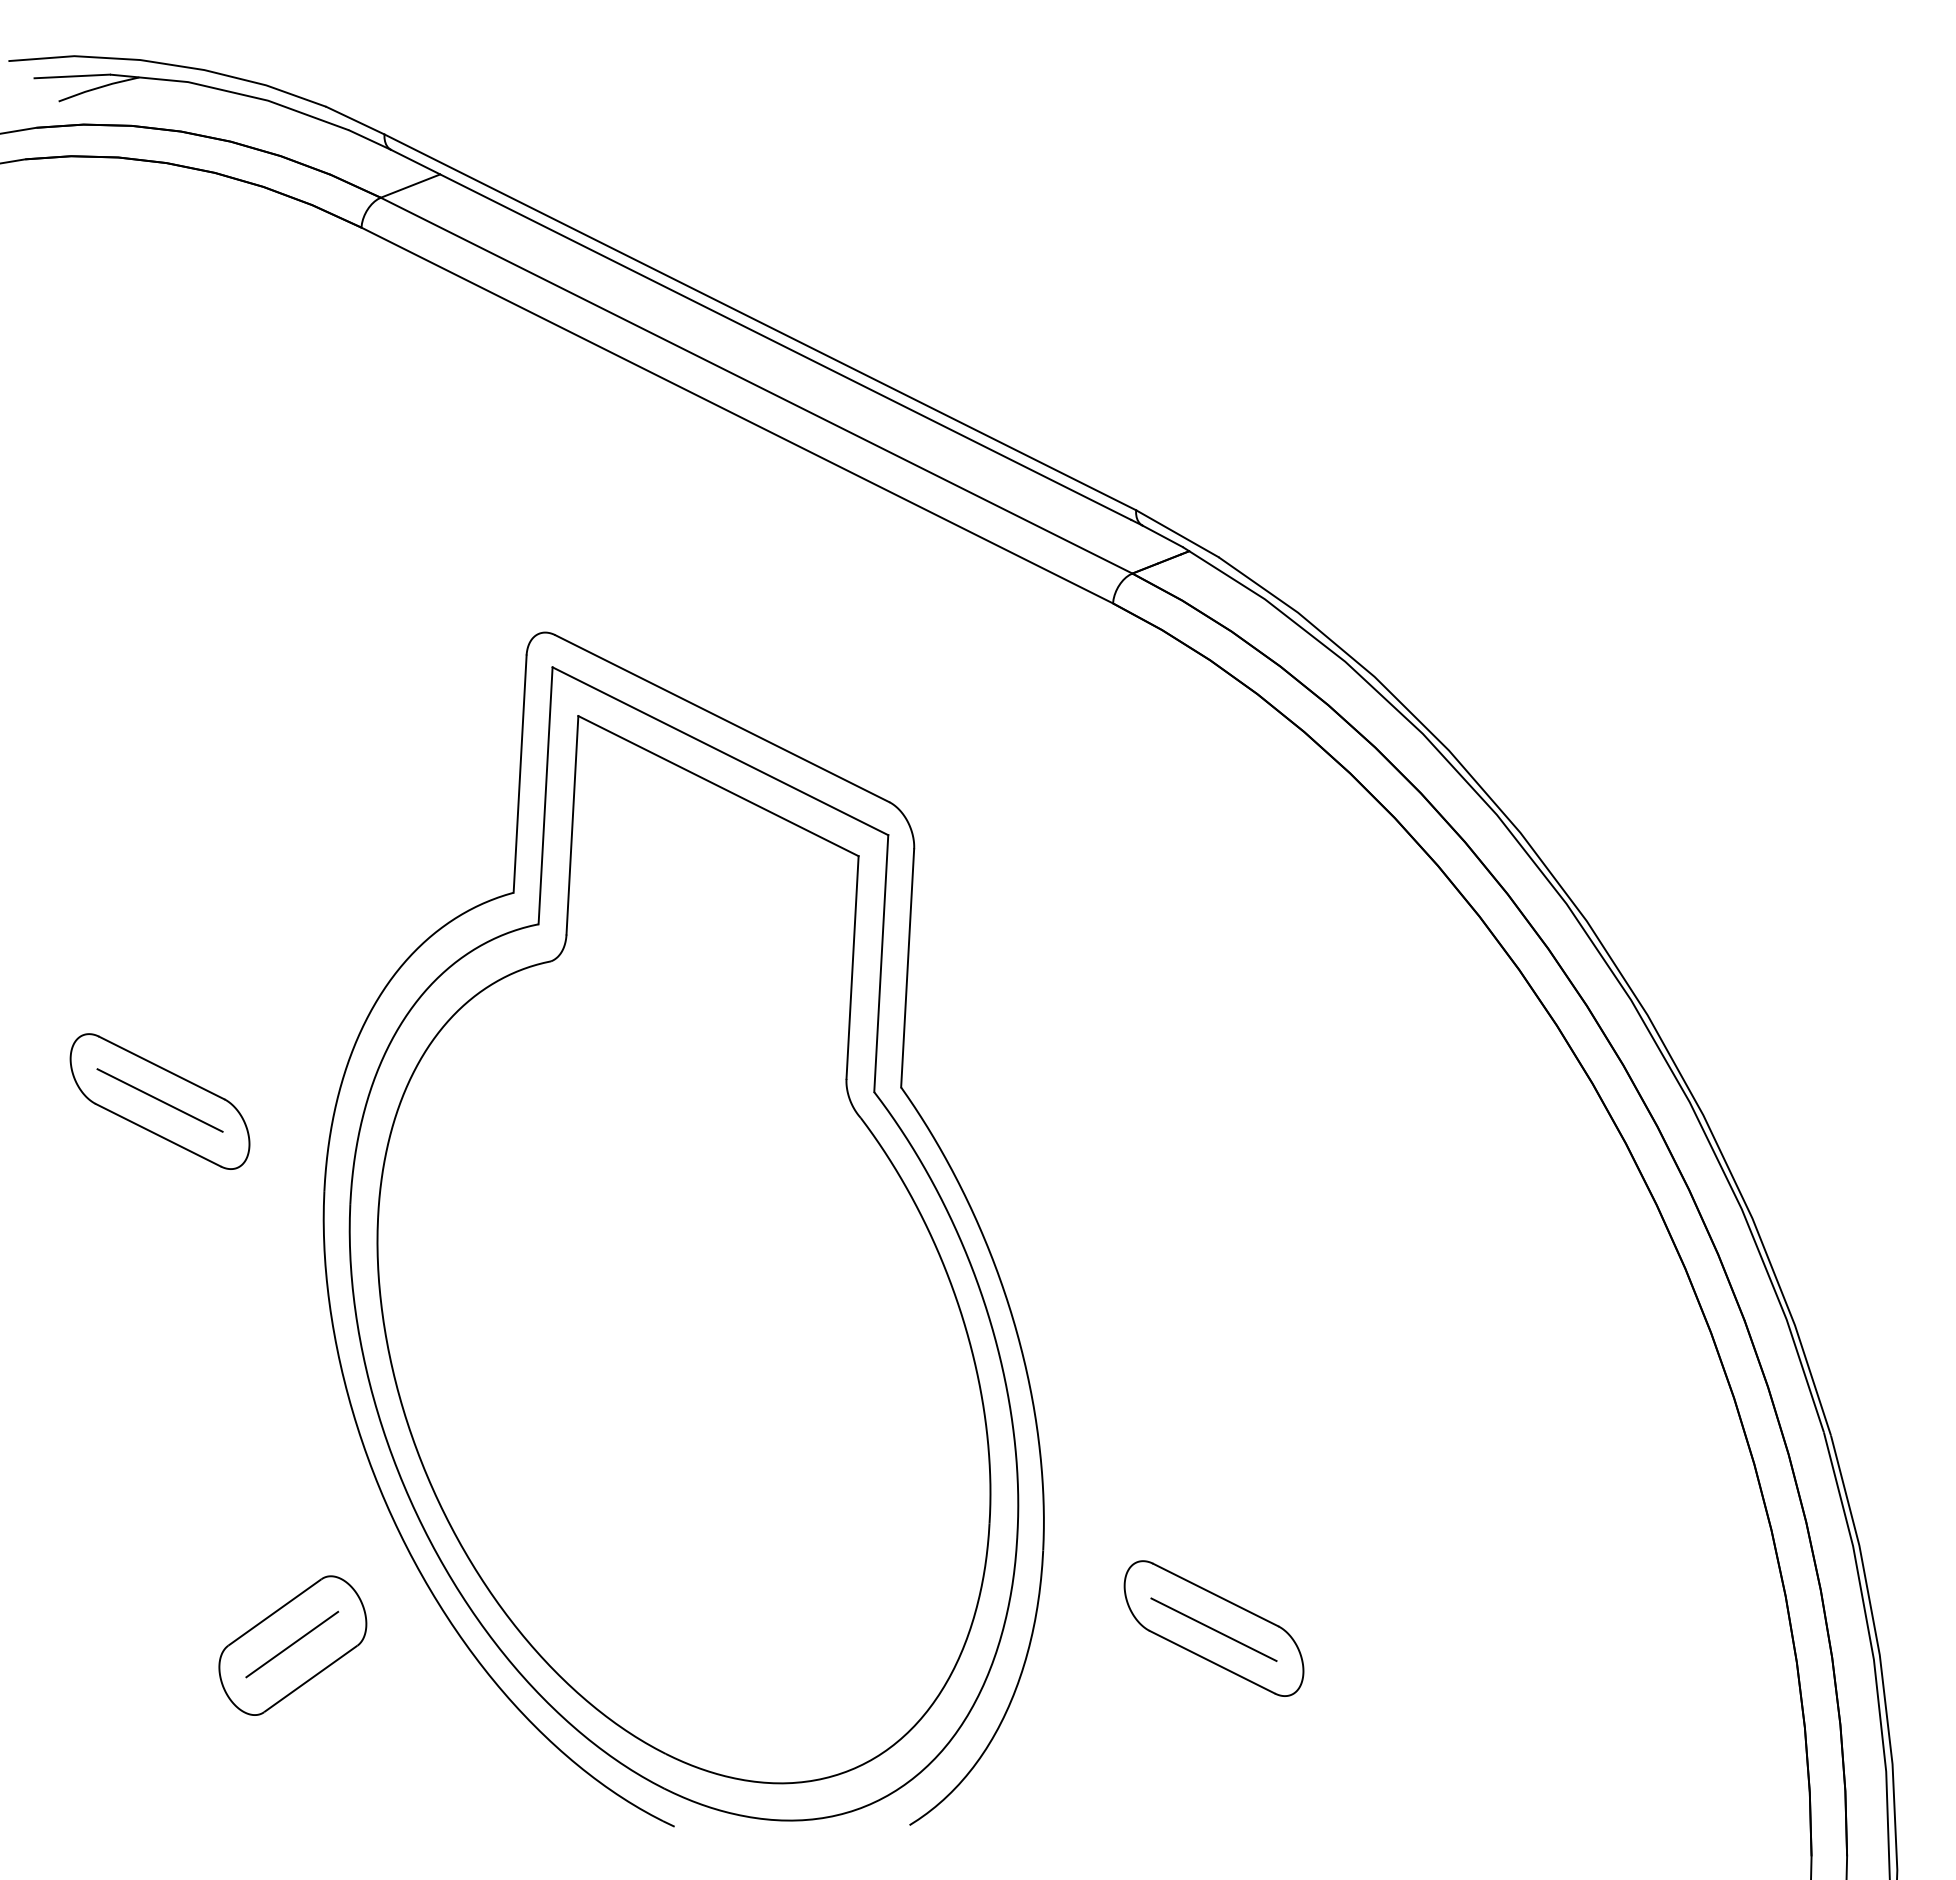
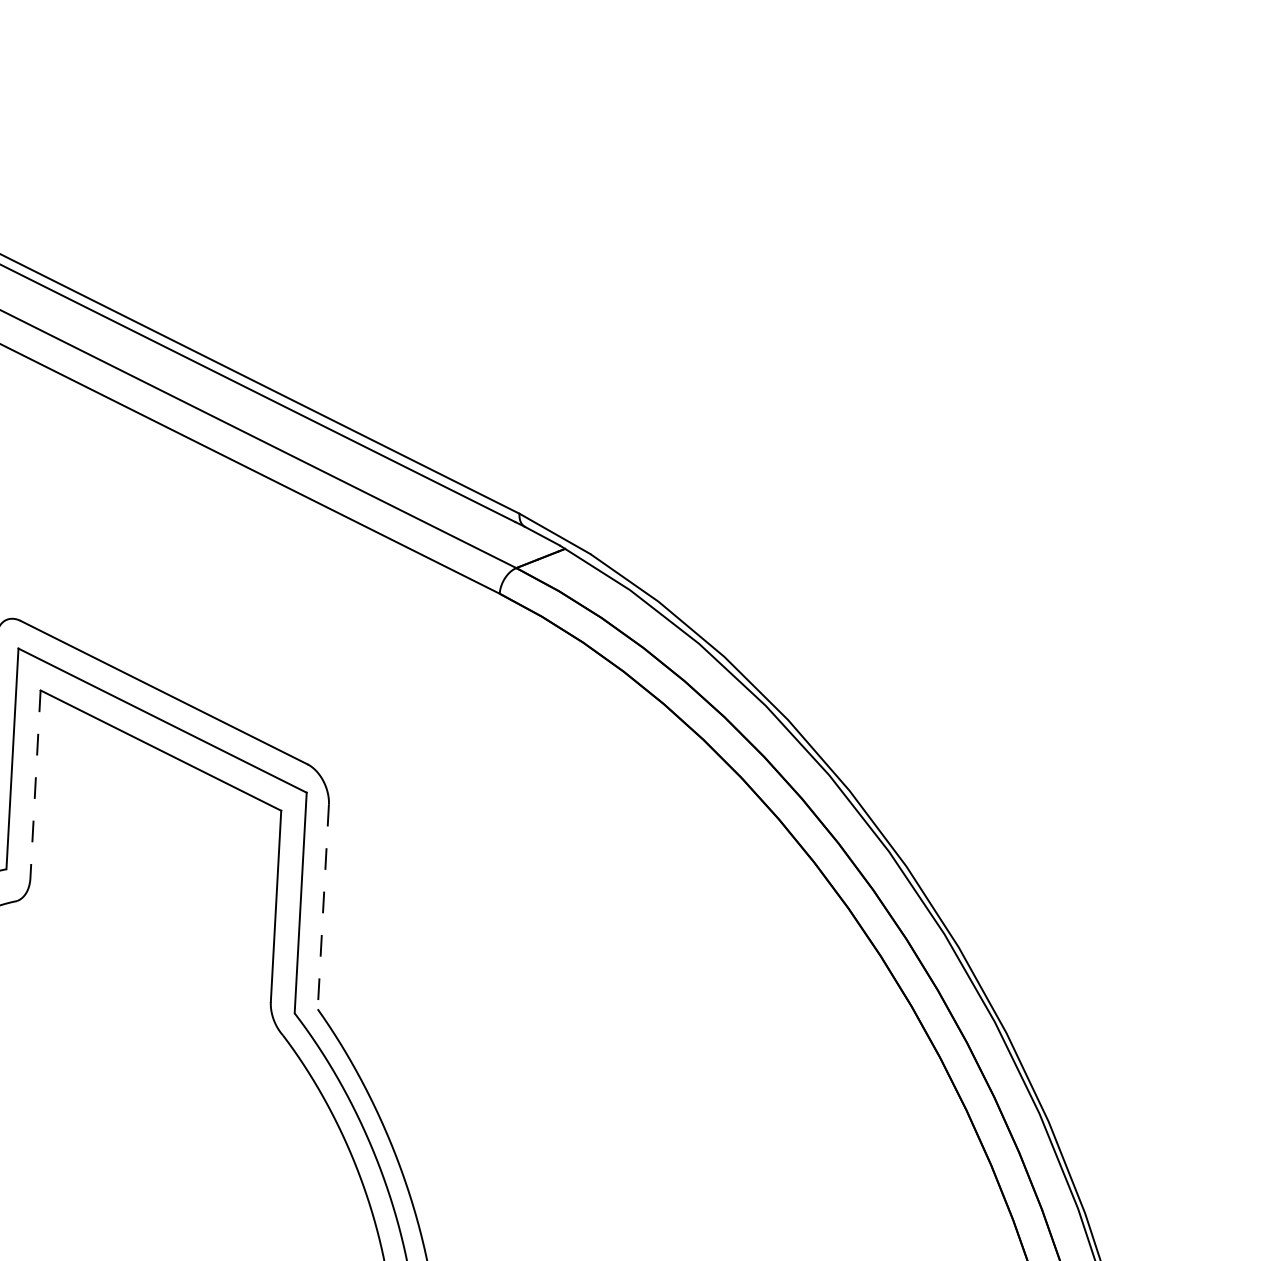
line: (572, 825) -> (35, 784), solid -> dashed
line: (907, 968) -> (323, 907), solid -> dashed

